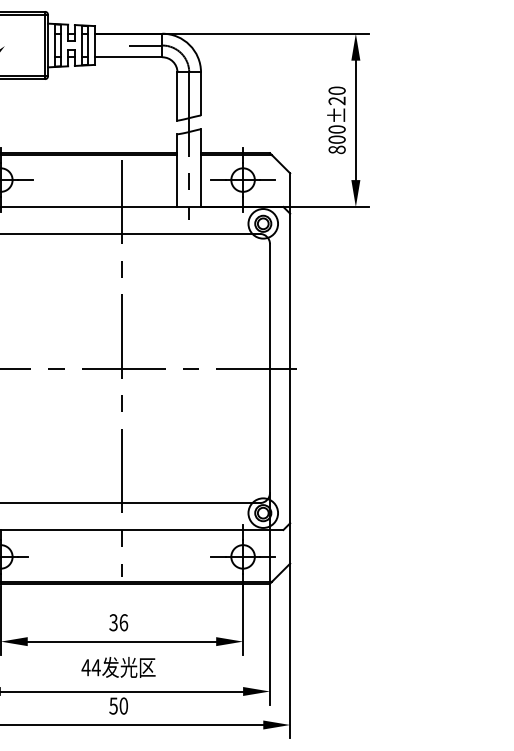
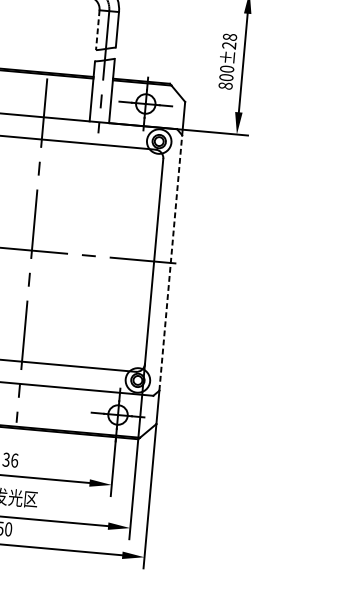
text: (337, 90) -> (230, 37), 800±20 -> 800±28
line: (177, 97) -> (97, 31), solid -> dashed
line: (290, 368) -> (171, 263), solid -> dashed

